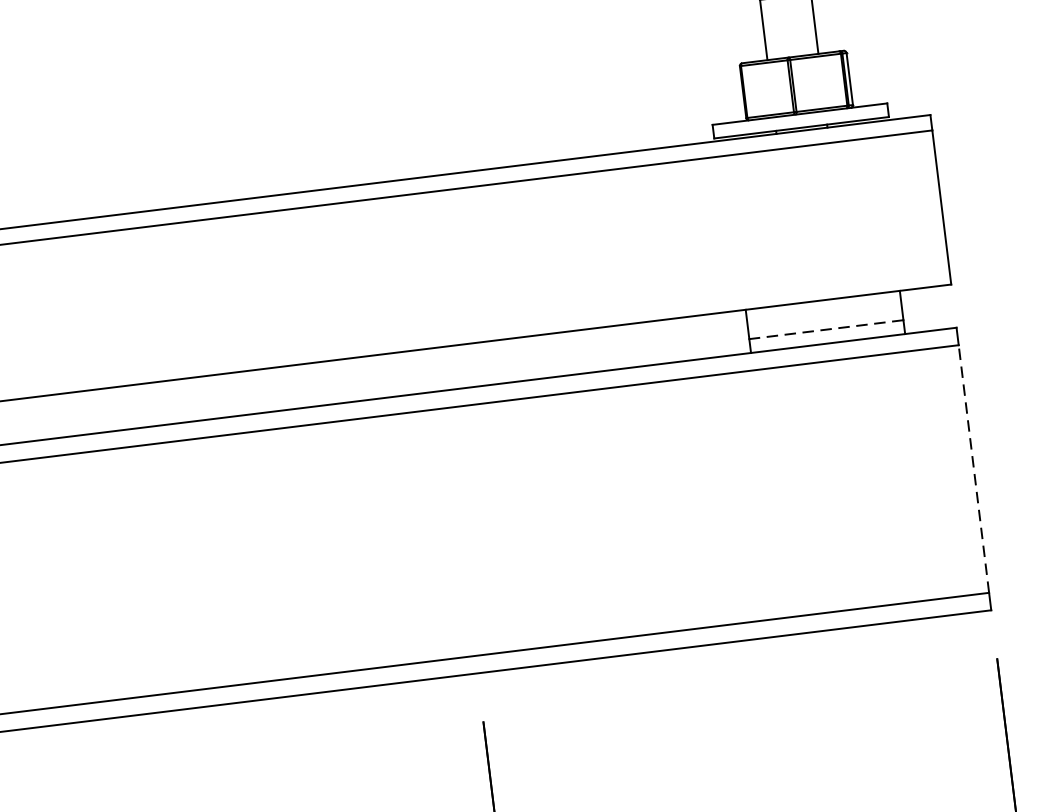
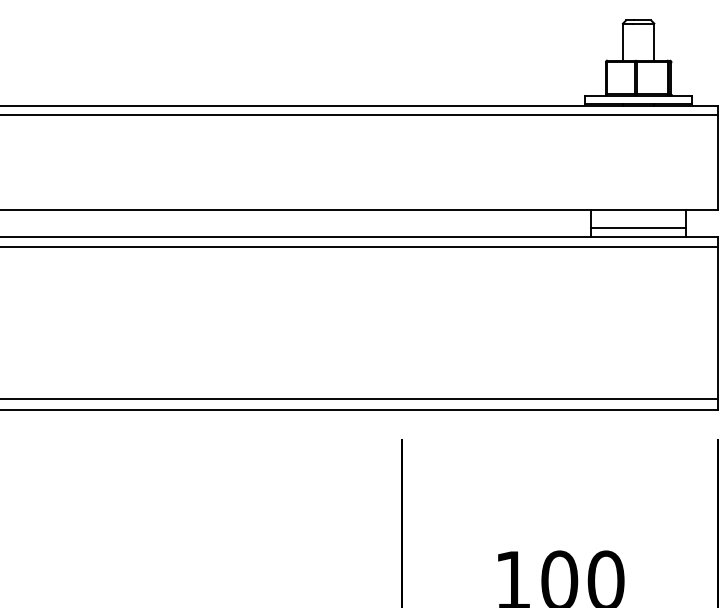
line: (826, 330) -> (638, 228), dashed -> solid
line: (973, 467) -> (717, 322), dashed -> solid

